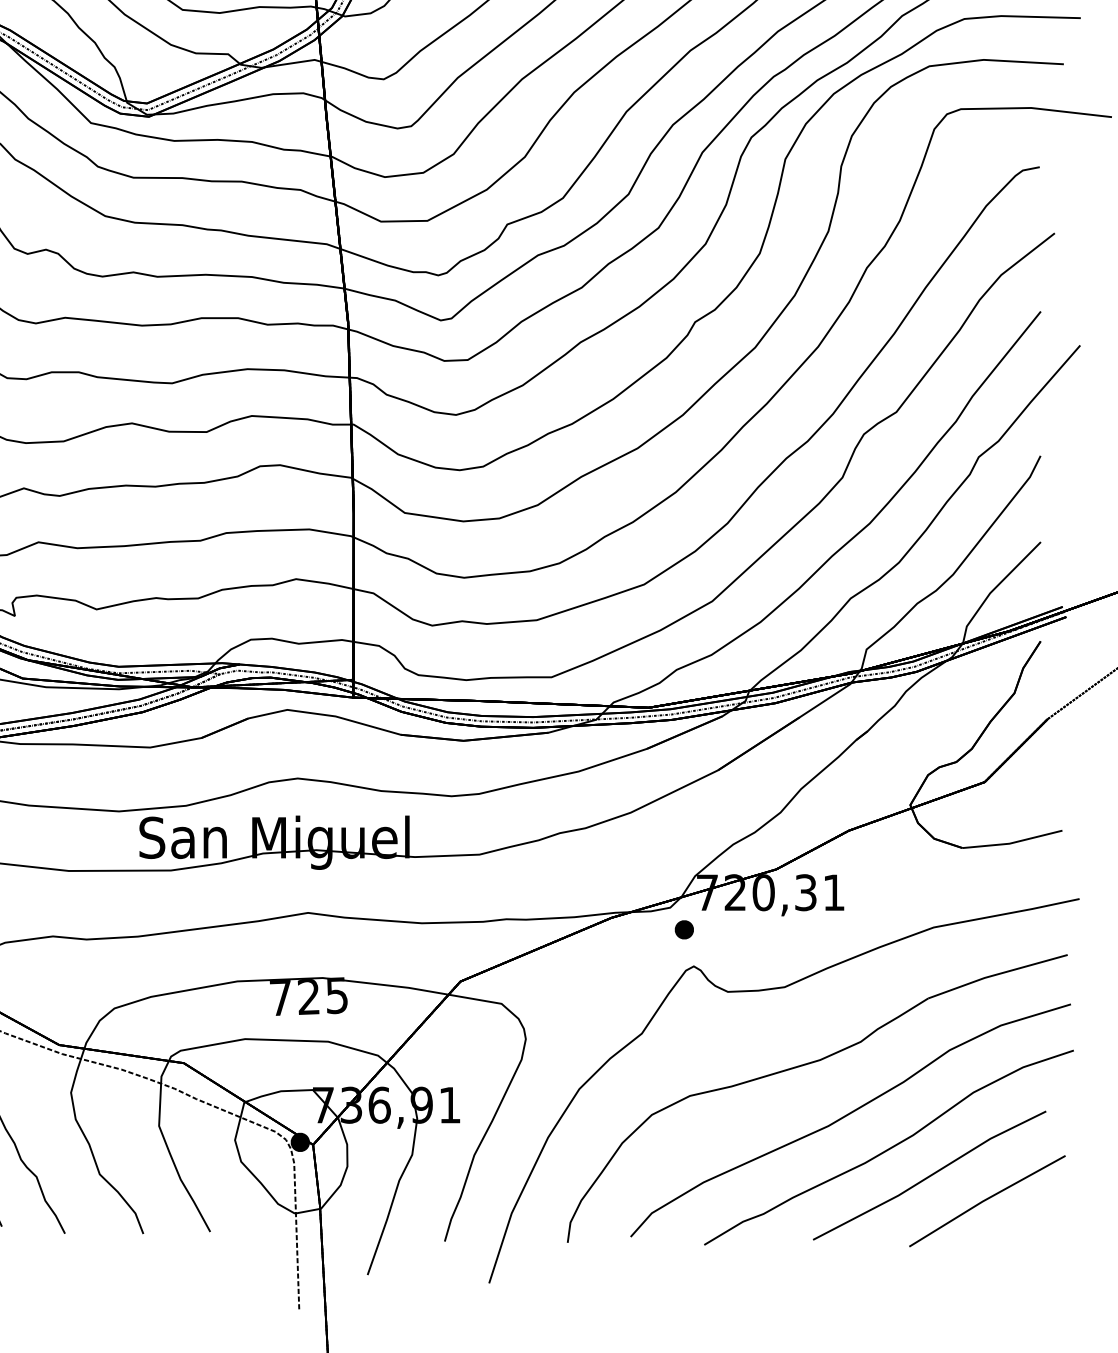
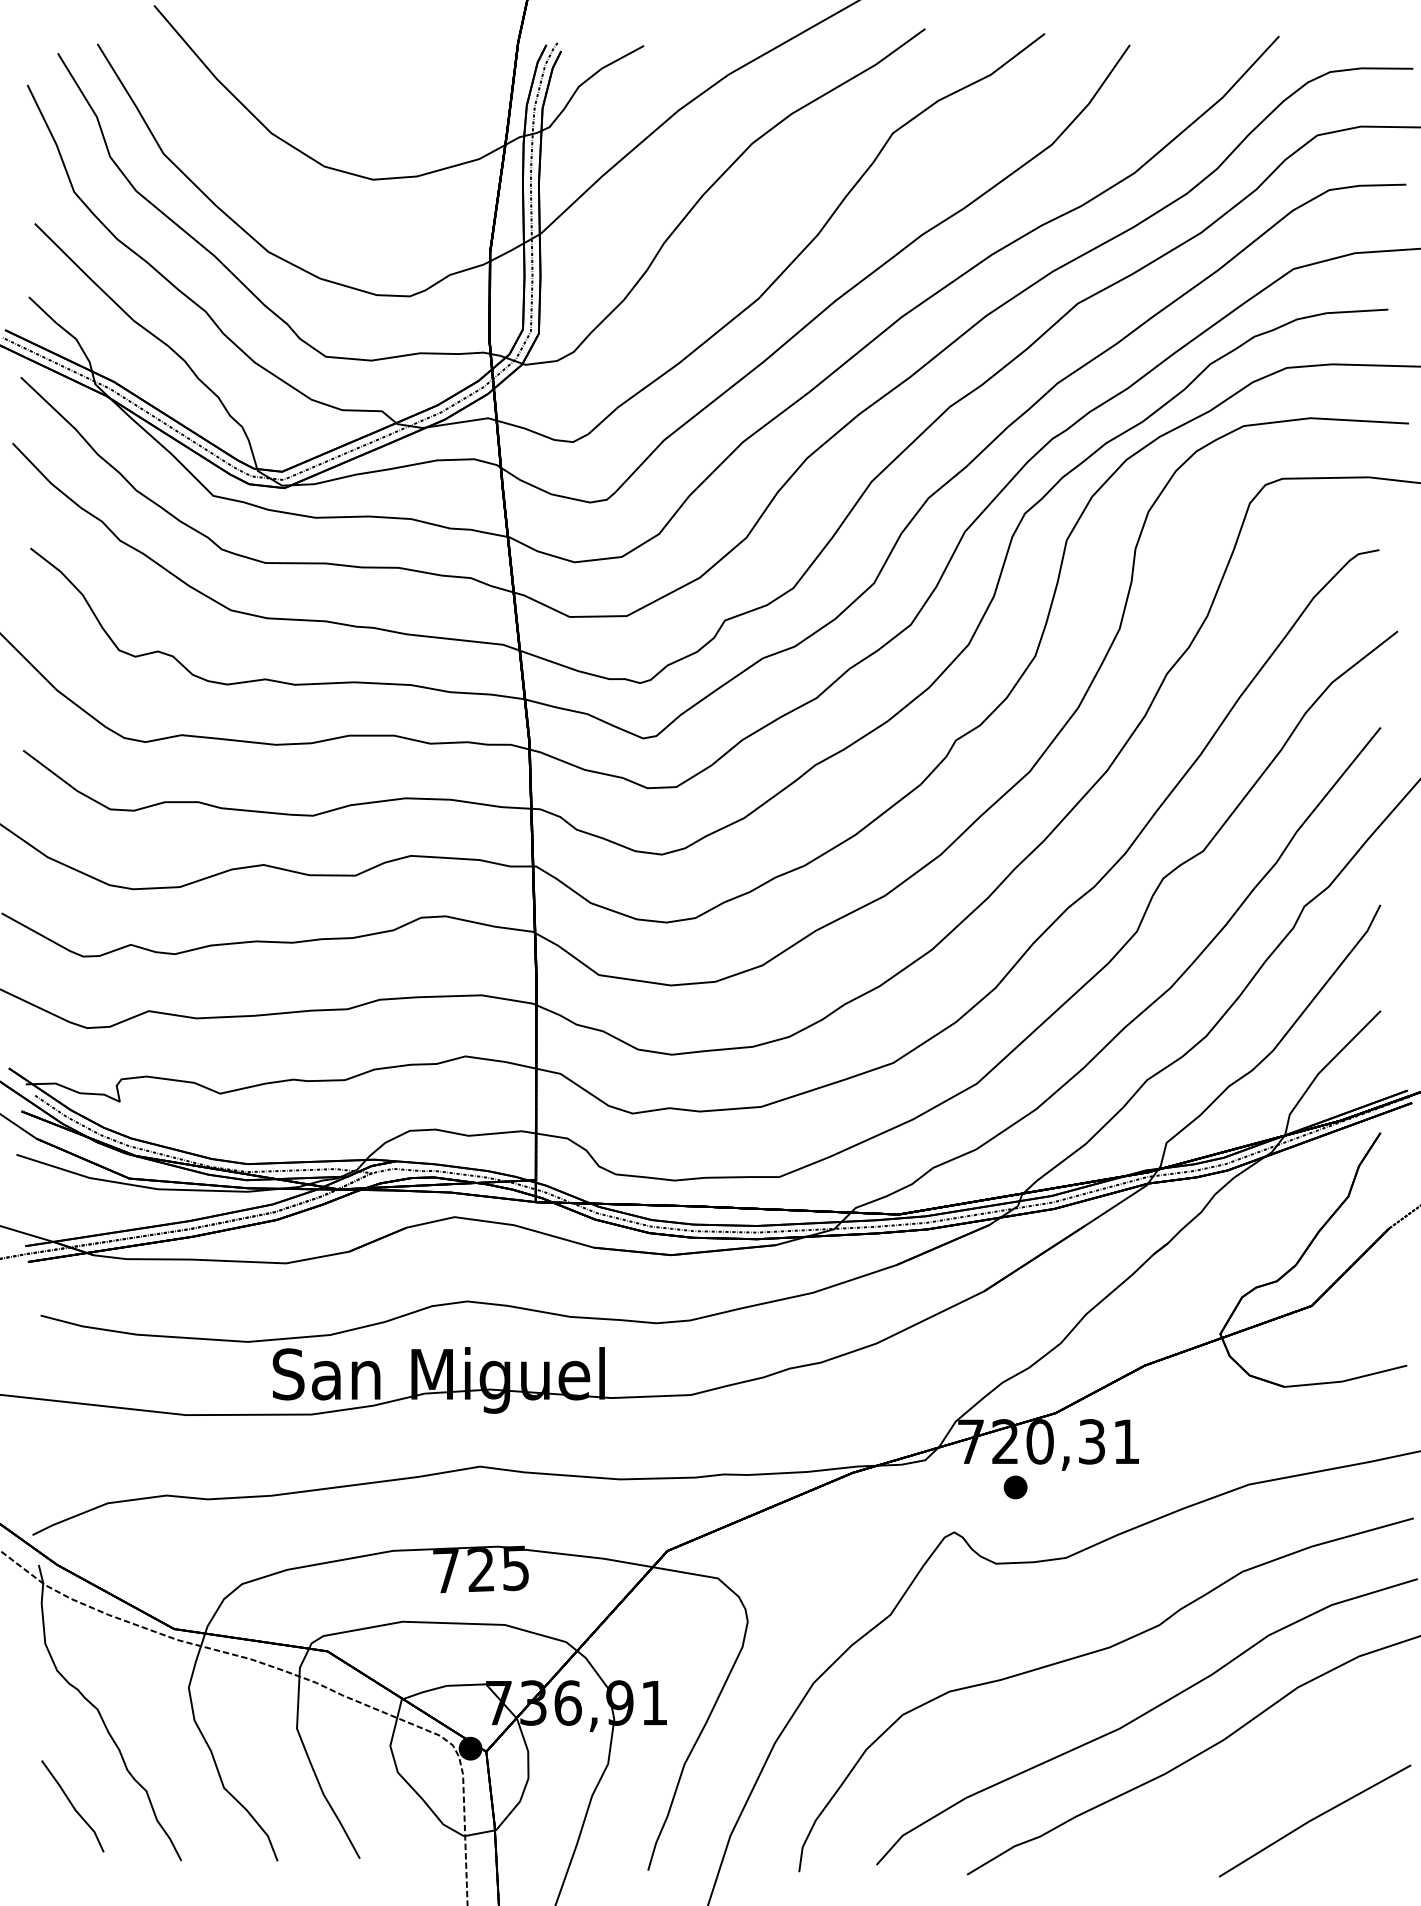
part: (684, 929) -> (1015, 1487), moved
line: (929, 1175) -> (1243, 1789), removed

